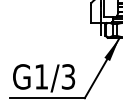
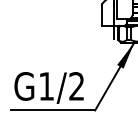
text: (68, 76) -> (76, 86), G1/3 -> G1/2

